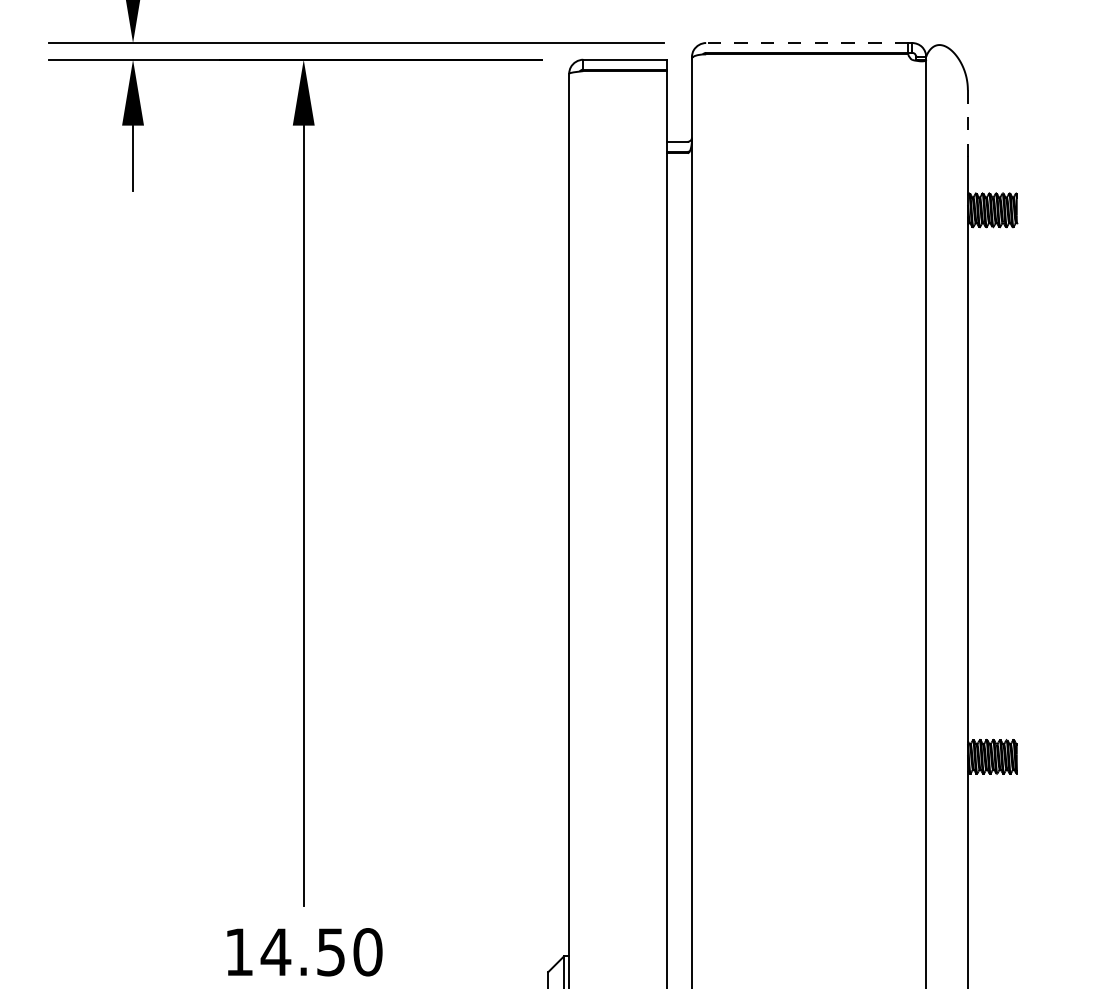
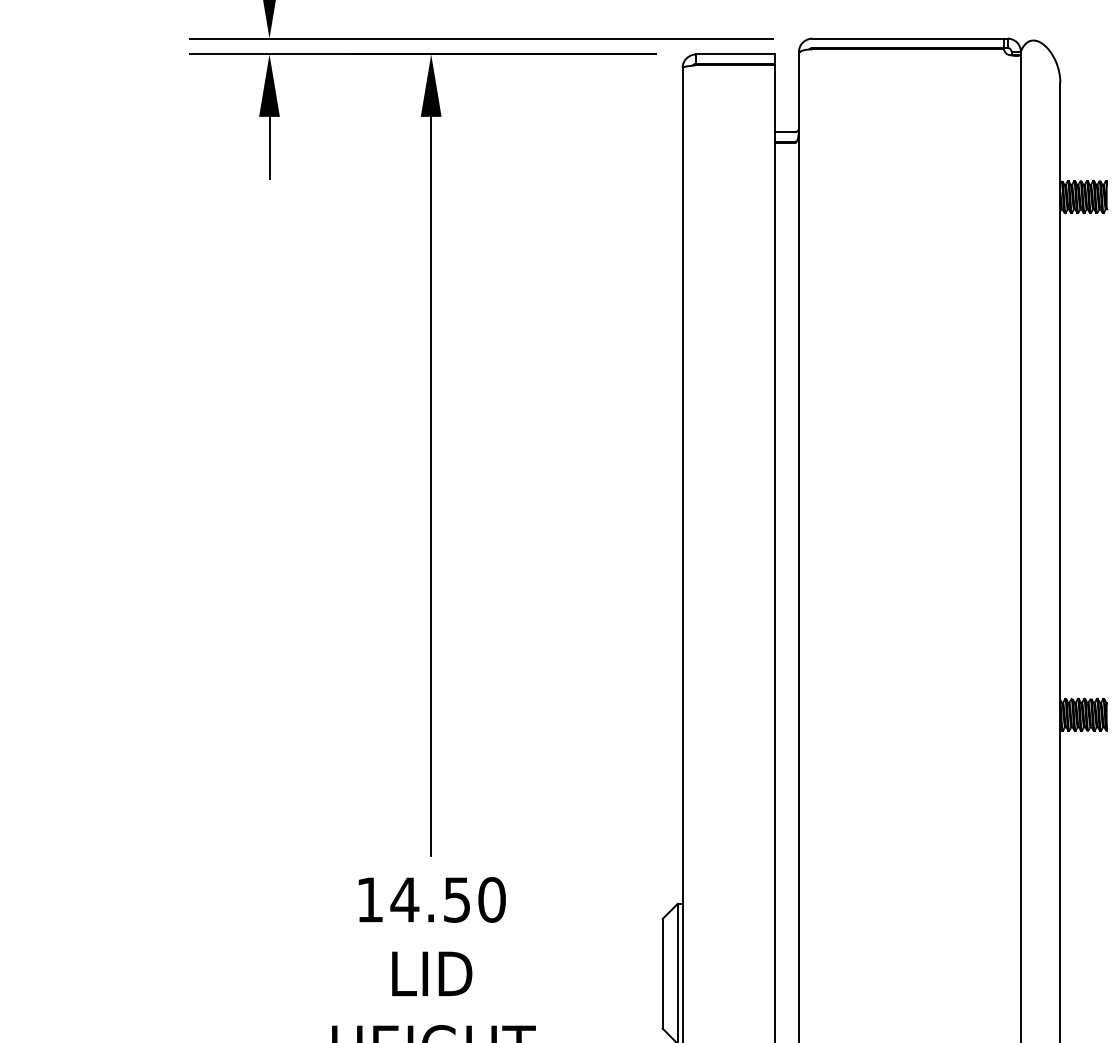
line: (807, 42) -> (908, 38), dashed -> solid
line: (968, 123) -> (1060, 114), dashed -> solid

